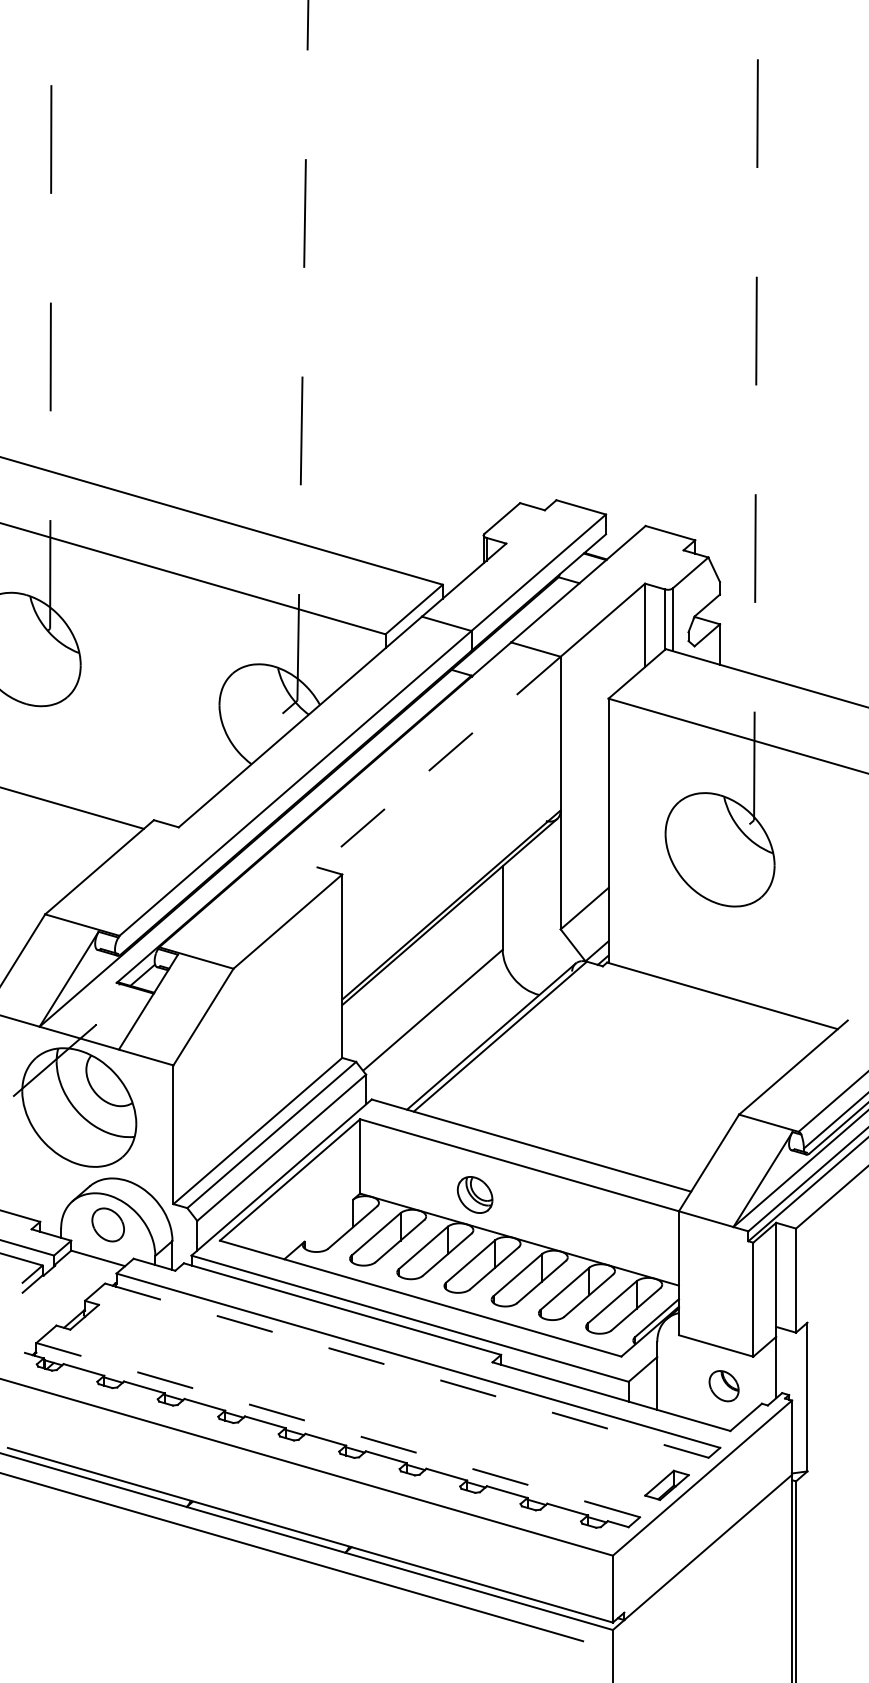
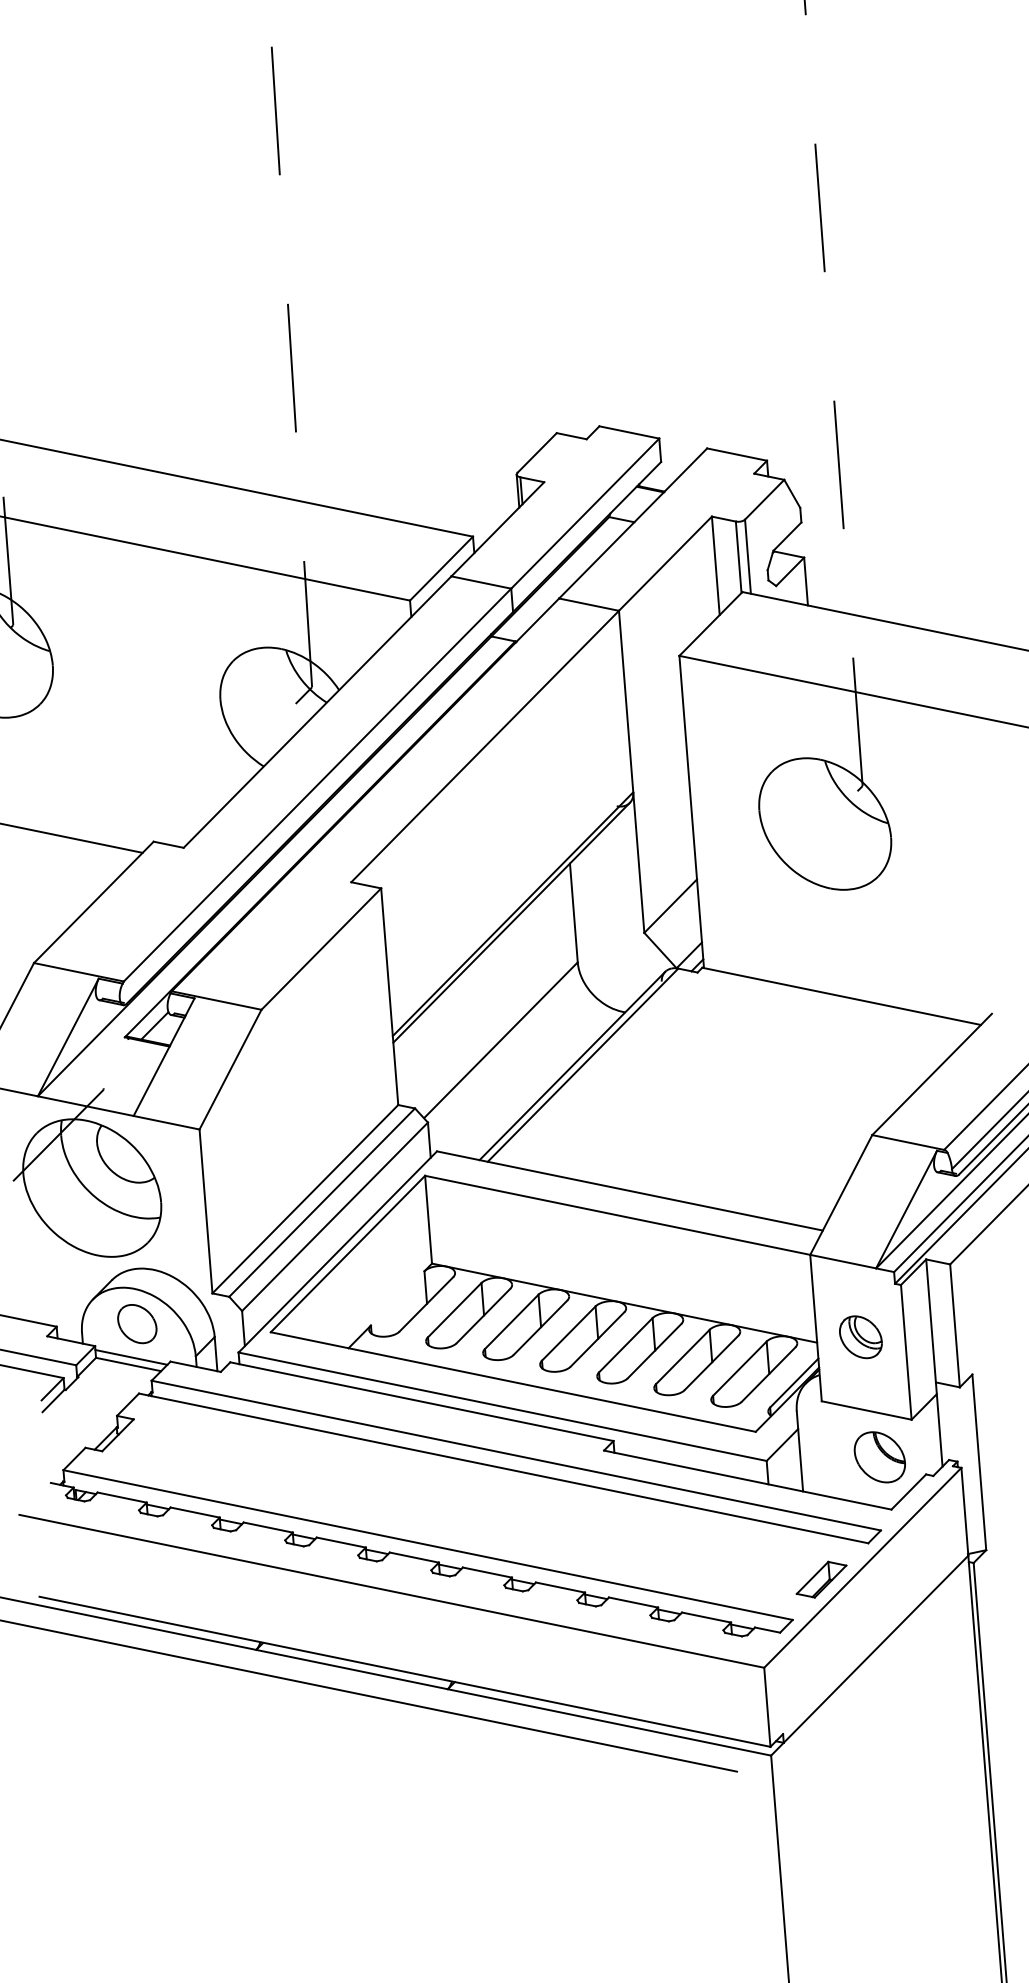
line: (439, 762) -> (485, 746), dashed -> solid
part: (474, 1194) -> (860, 1336), moved
line: (100, 1252) -> (130, 1357), added
line: (407, 1370) -> (504, 1468), dashed -> solid
part: (723, 1385) -> (879, 1456), size x1.43
line: (337, 1430) -> (427, 1545), dashed -> solid

